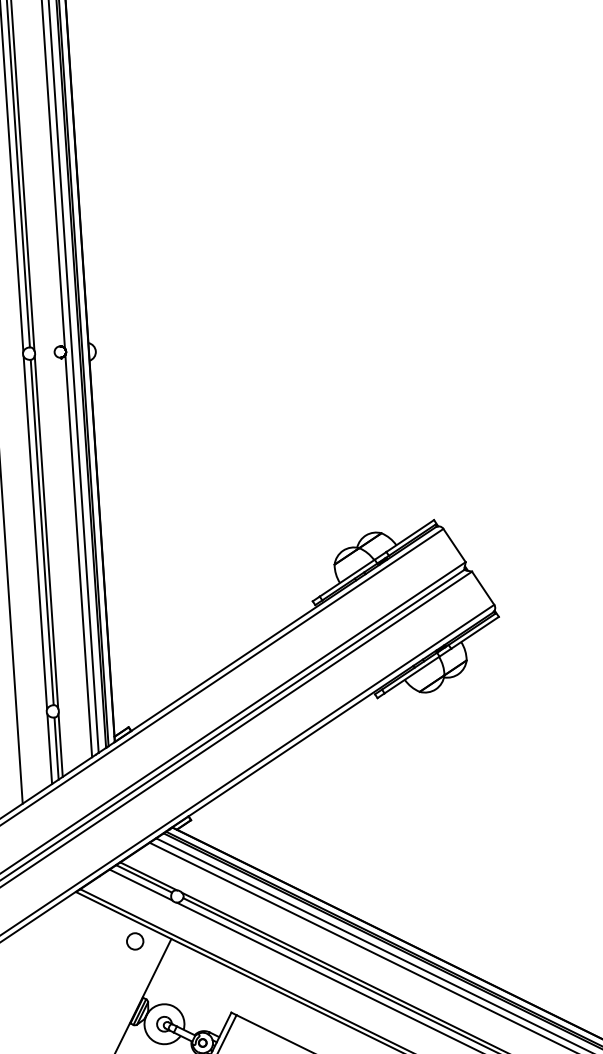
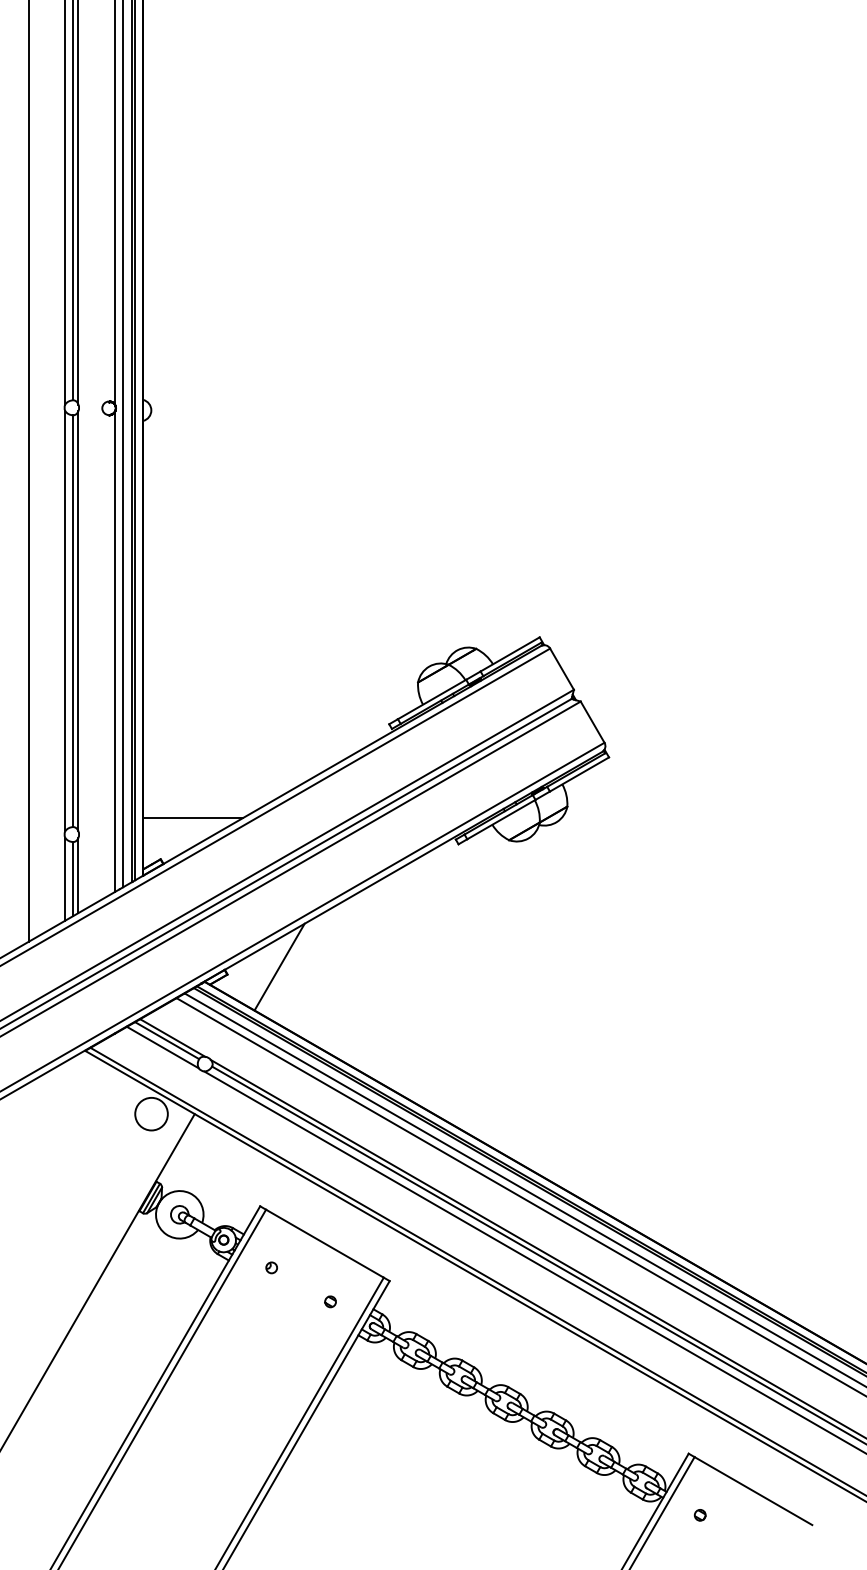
line: (153, 690) -> (193, 817), added
line: (234, 810) -> (279, 966), added
circle: (135, 940) -> (151, 1113), size x1.67

